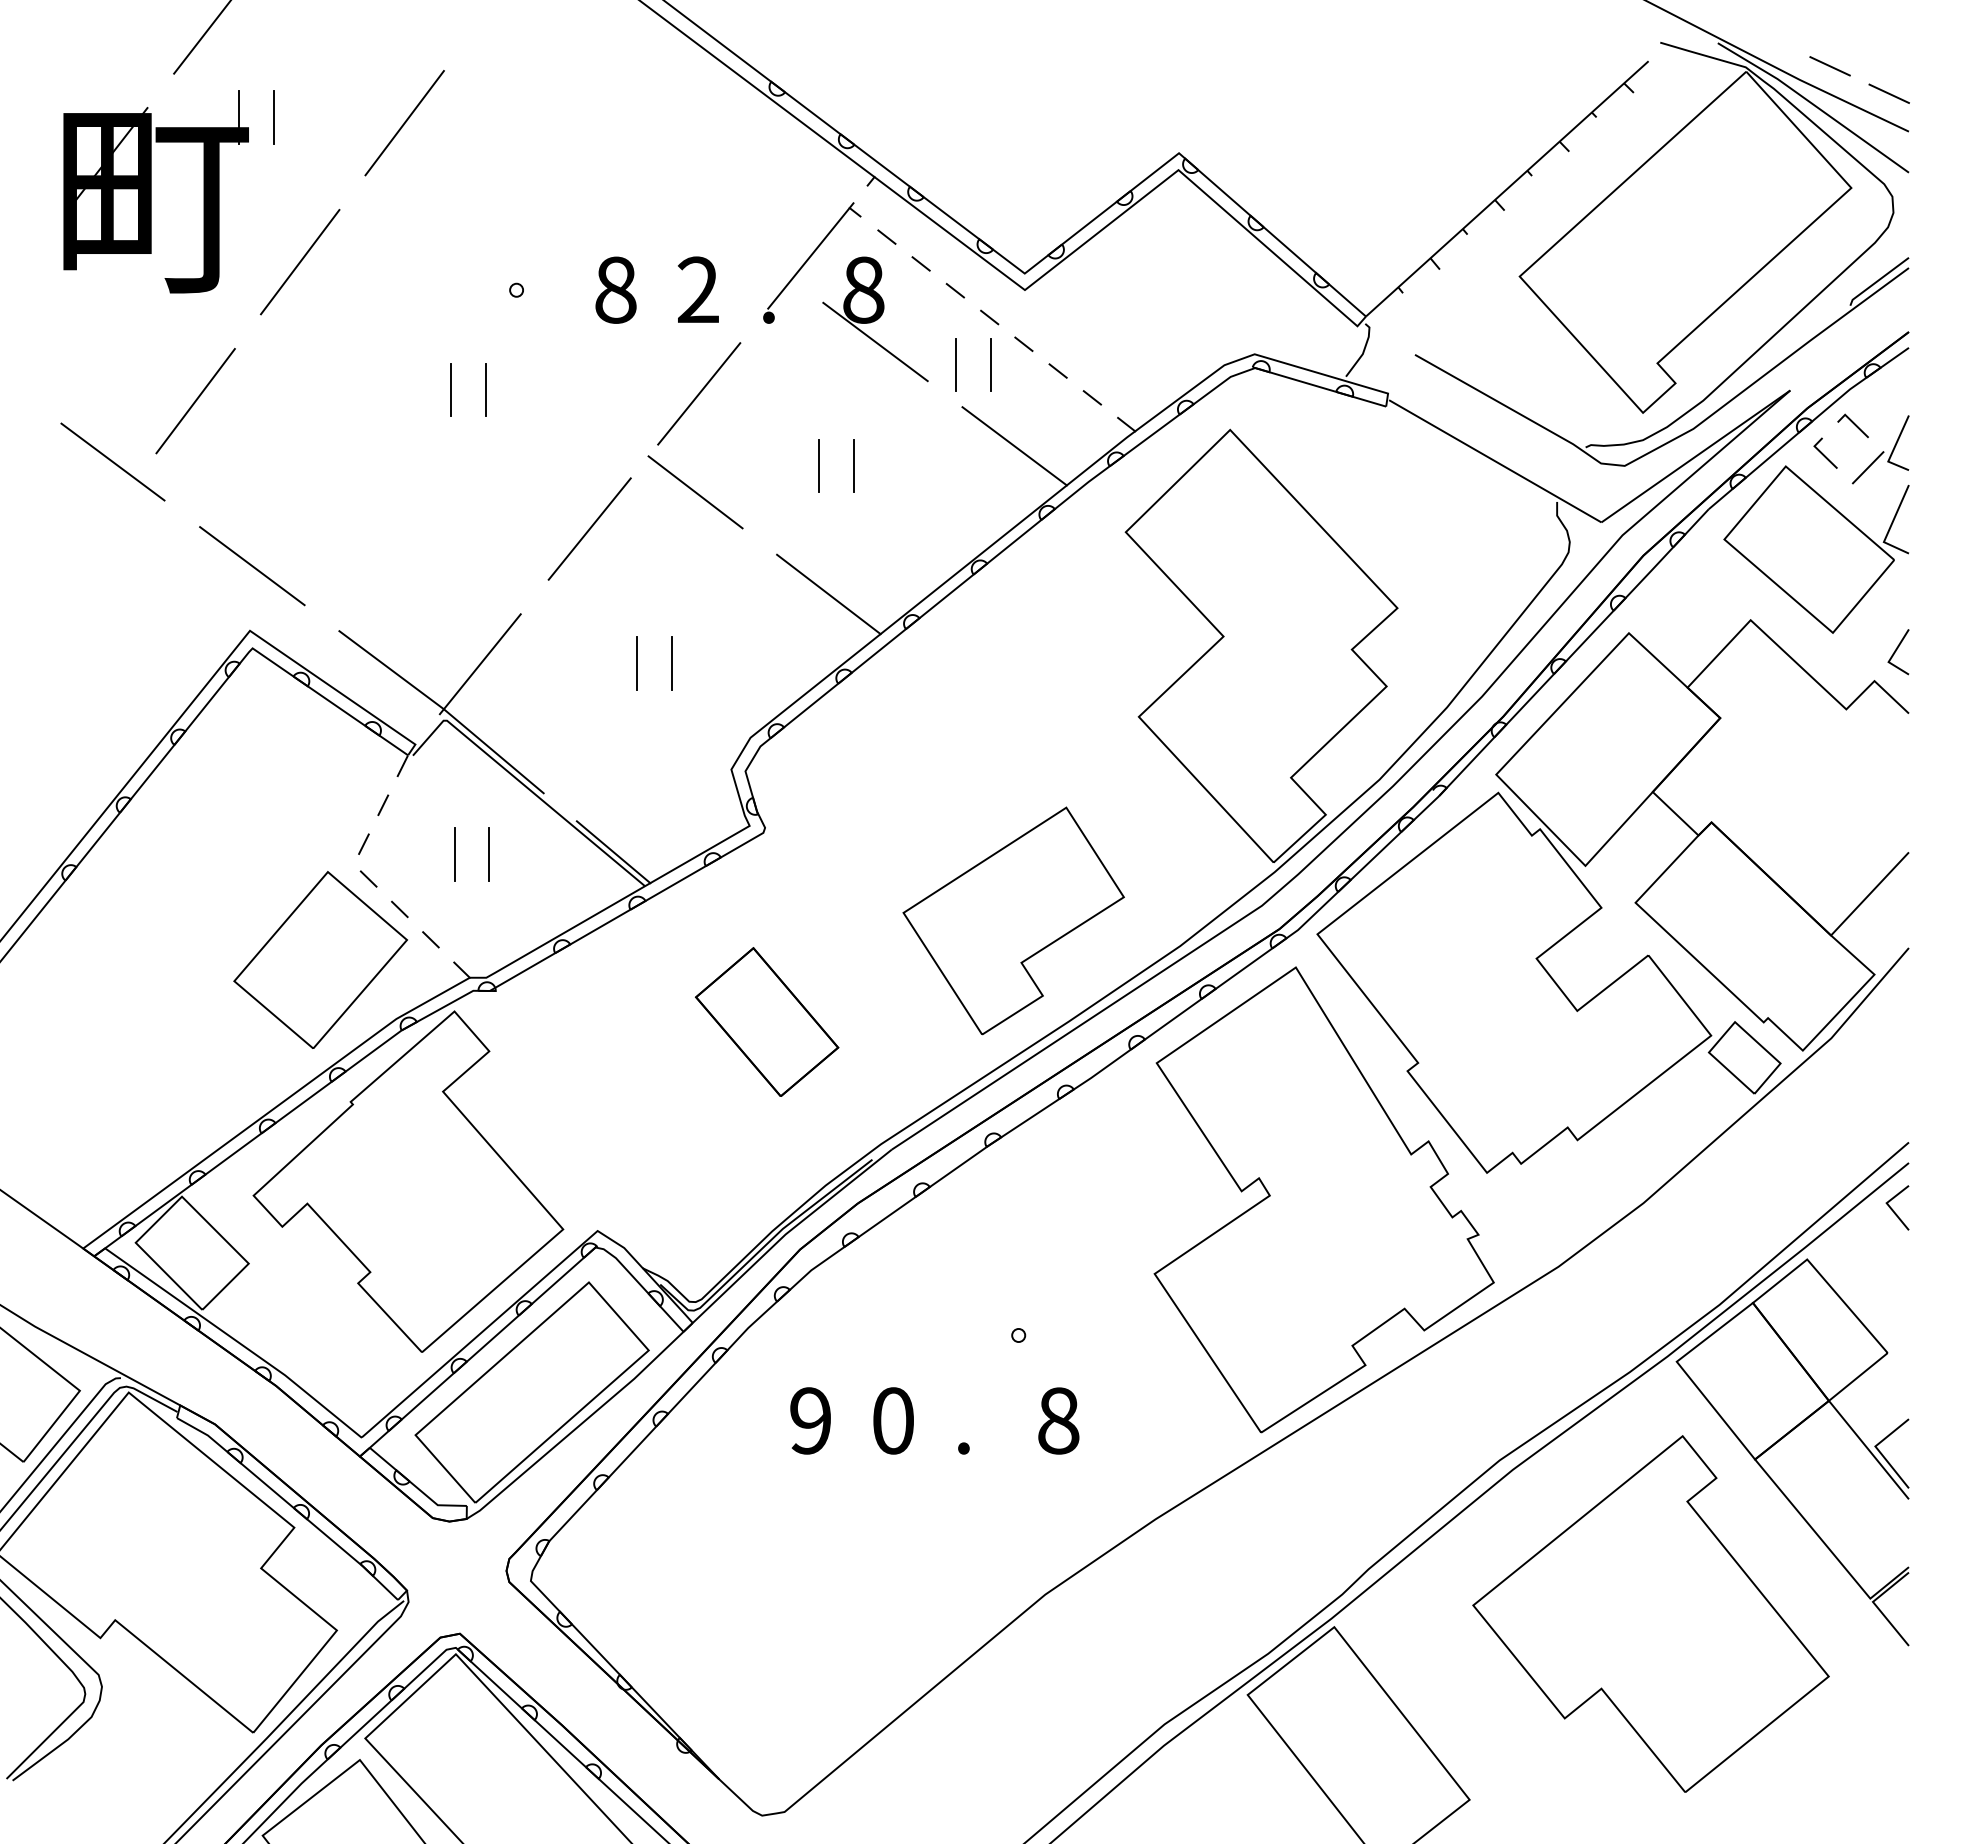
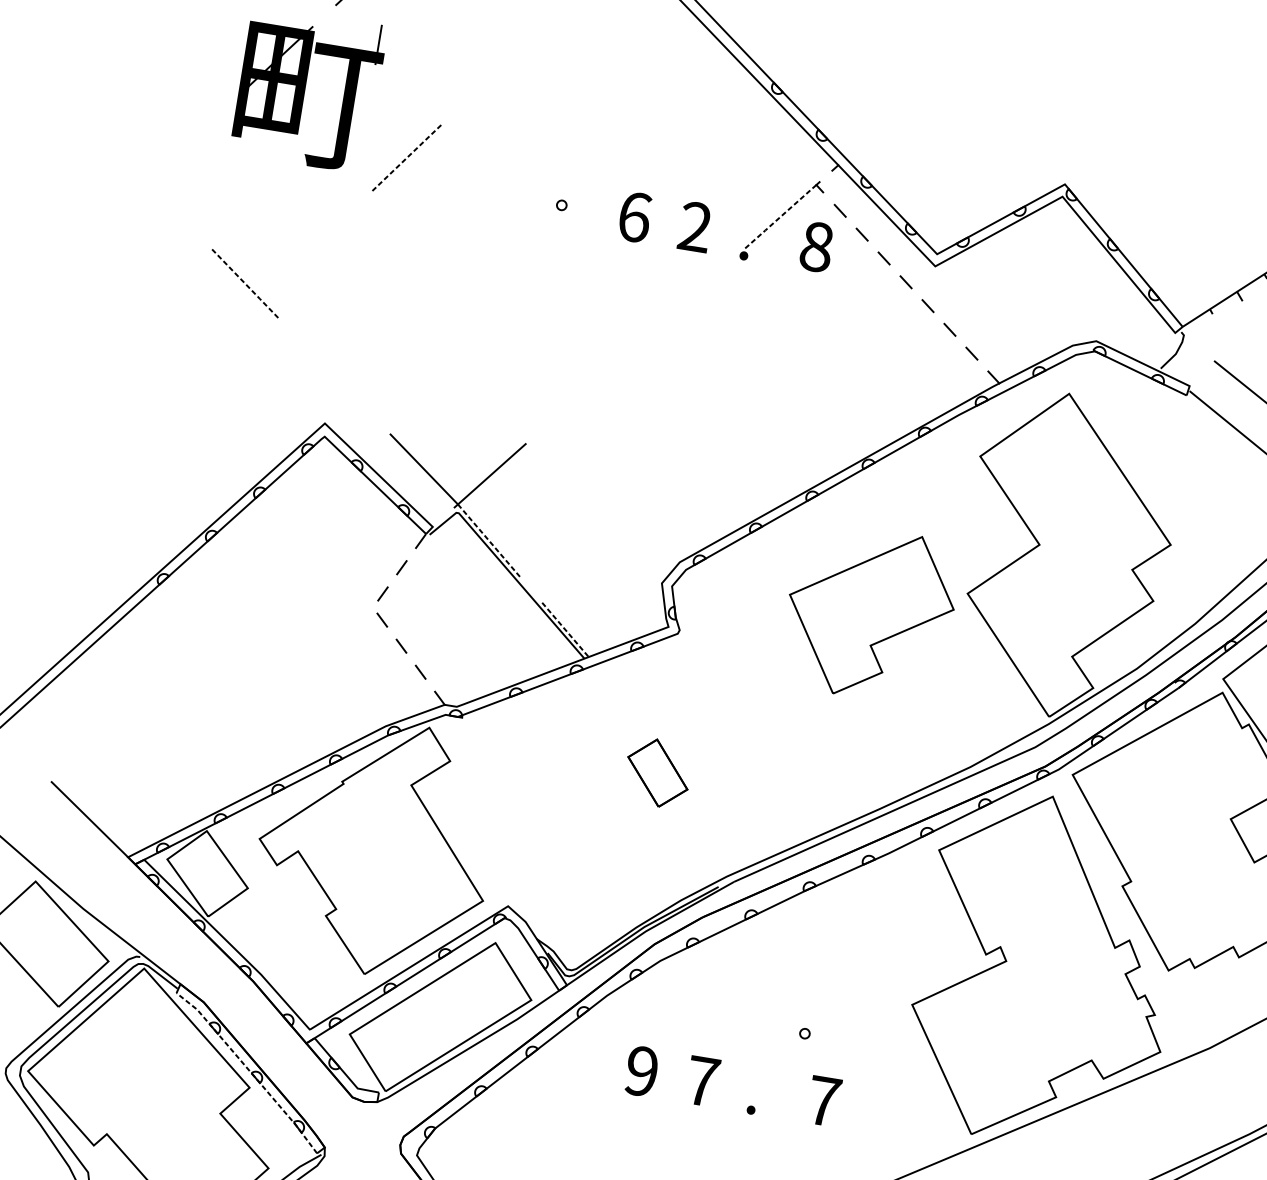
line: (273, 117) -> (403, 49), removed
line: (404, 123) -> (499, 69), removed
line: (808, 259) -> (779, 217), solid -> dashed
line: (299, 262) -> (405, 158), solid -> dashed
text: (615, 289) -> (634, 216), 8 -> 6
line: (875, 341) -> (819, 286), removed
line: (956, 364) -> (876, 312), removed
line: (991, 364) -> (901, 317), removed
line: (450, 389) -> (501, 270), removed
line: (485, 389) -> (527, 274), removed
line: (699, 393) -> (683, 303), removed
line: (195, 401) -> (312, 248), removed
line: (1014, 446) -> (908, 380), removed
line: (113, 462) -> (244, 283), solid -> dashed
line: (818, 466) -> (762, 371), removed
line: (853, 466) -> (788, 375), removed
line: (695, 492) -> (668, 375), removed
line: (589, 528) -> (586, 389), removed
line: (252, 566) -> (334, 376), removed
line: (828, 594) -> (754, 466), removed
line: (636, 663) -> (604, 494), removed
line: (671, 663) -> (630, 498), removed
line: (494, 751) -> (490, 541), solid -> dashed
line: (614, 852) -> (566, 630), solid -> dashed
line: (454, 854) -> (448, 612), removed
line: (489, 854) -> (473, 616), removed
part: (1013, 920) -> (869, 613), moved
part: (320, 959) -> (337, 673), removed
part: (767, 1021) -> (658, 772), size x0.6
text: (893, 1420) -> (702, 1081), 0 -> 7
text: (1058, 1420) -> (823, 1100), 8 -> 7
line: (290, 1505) -> (249, 1071), solid -> dashed

